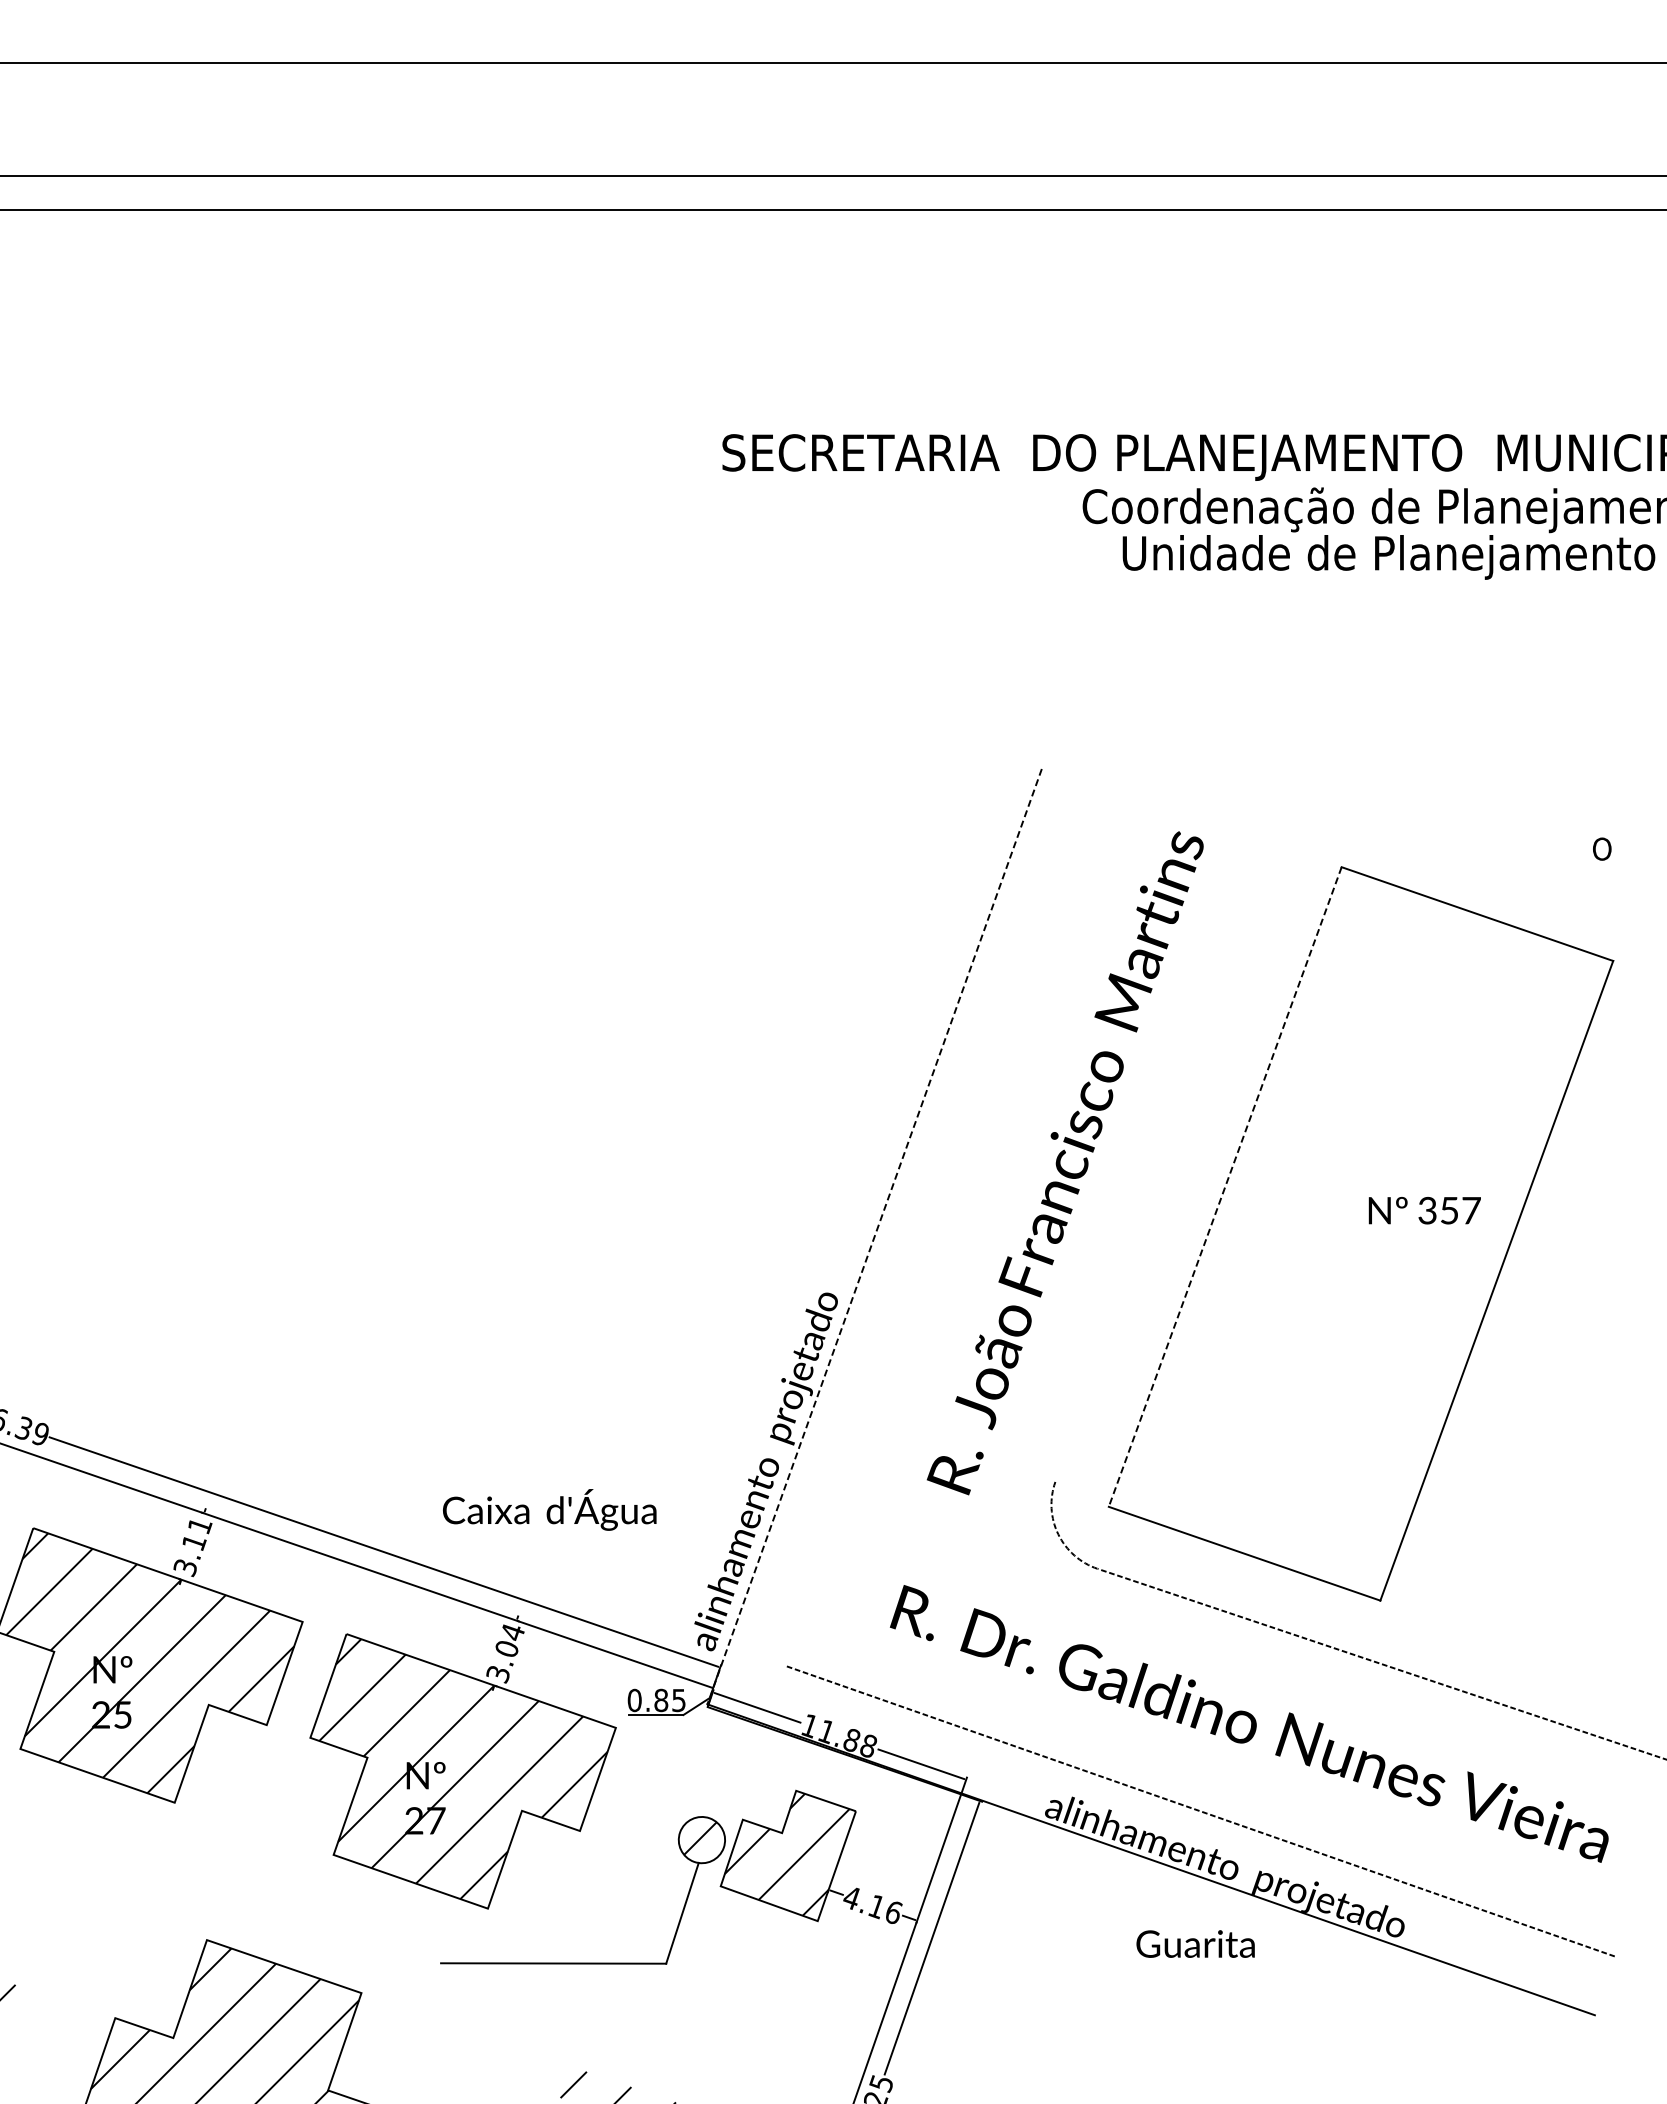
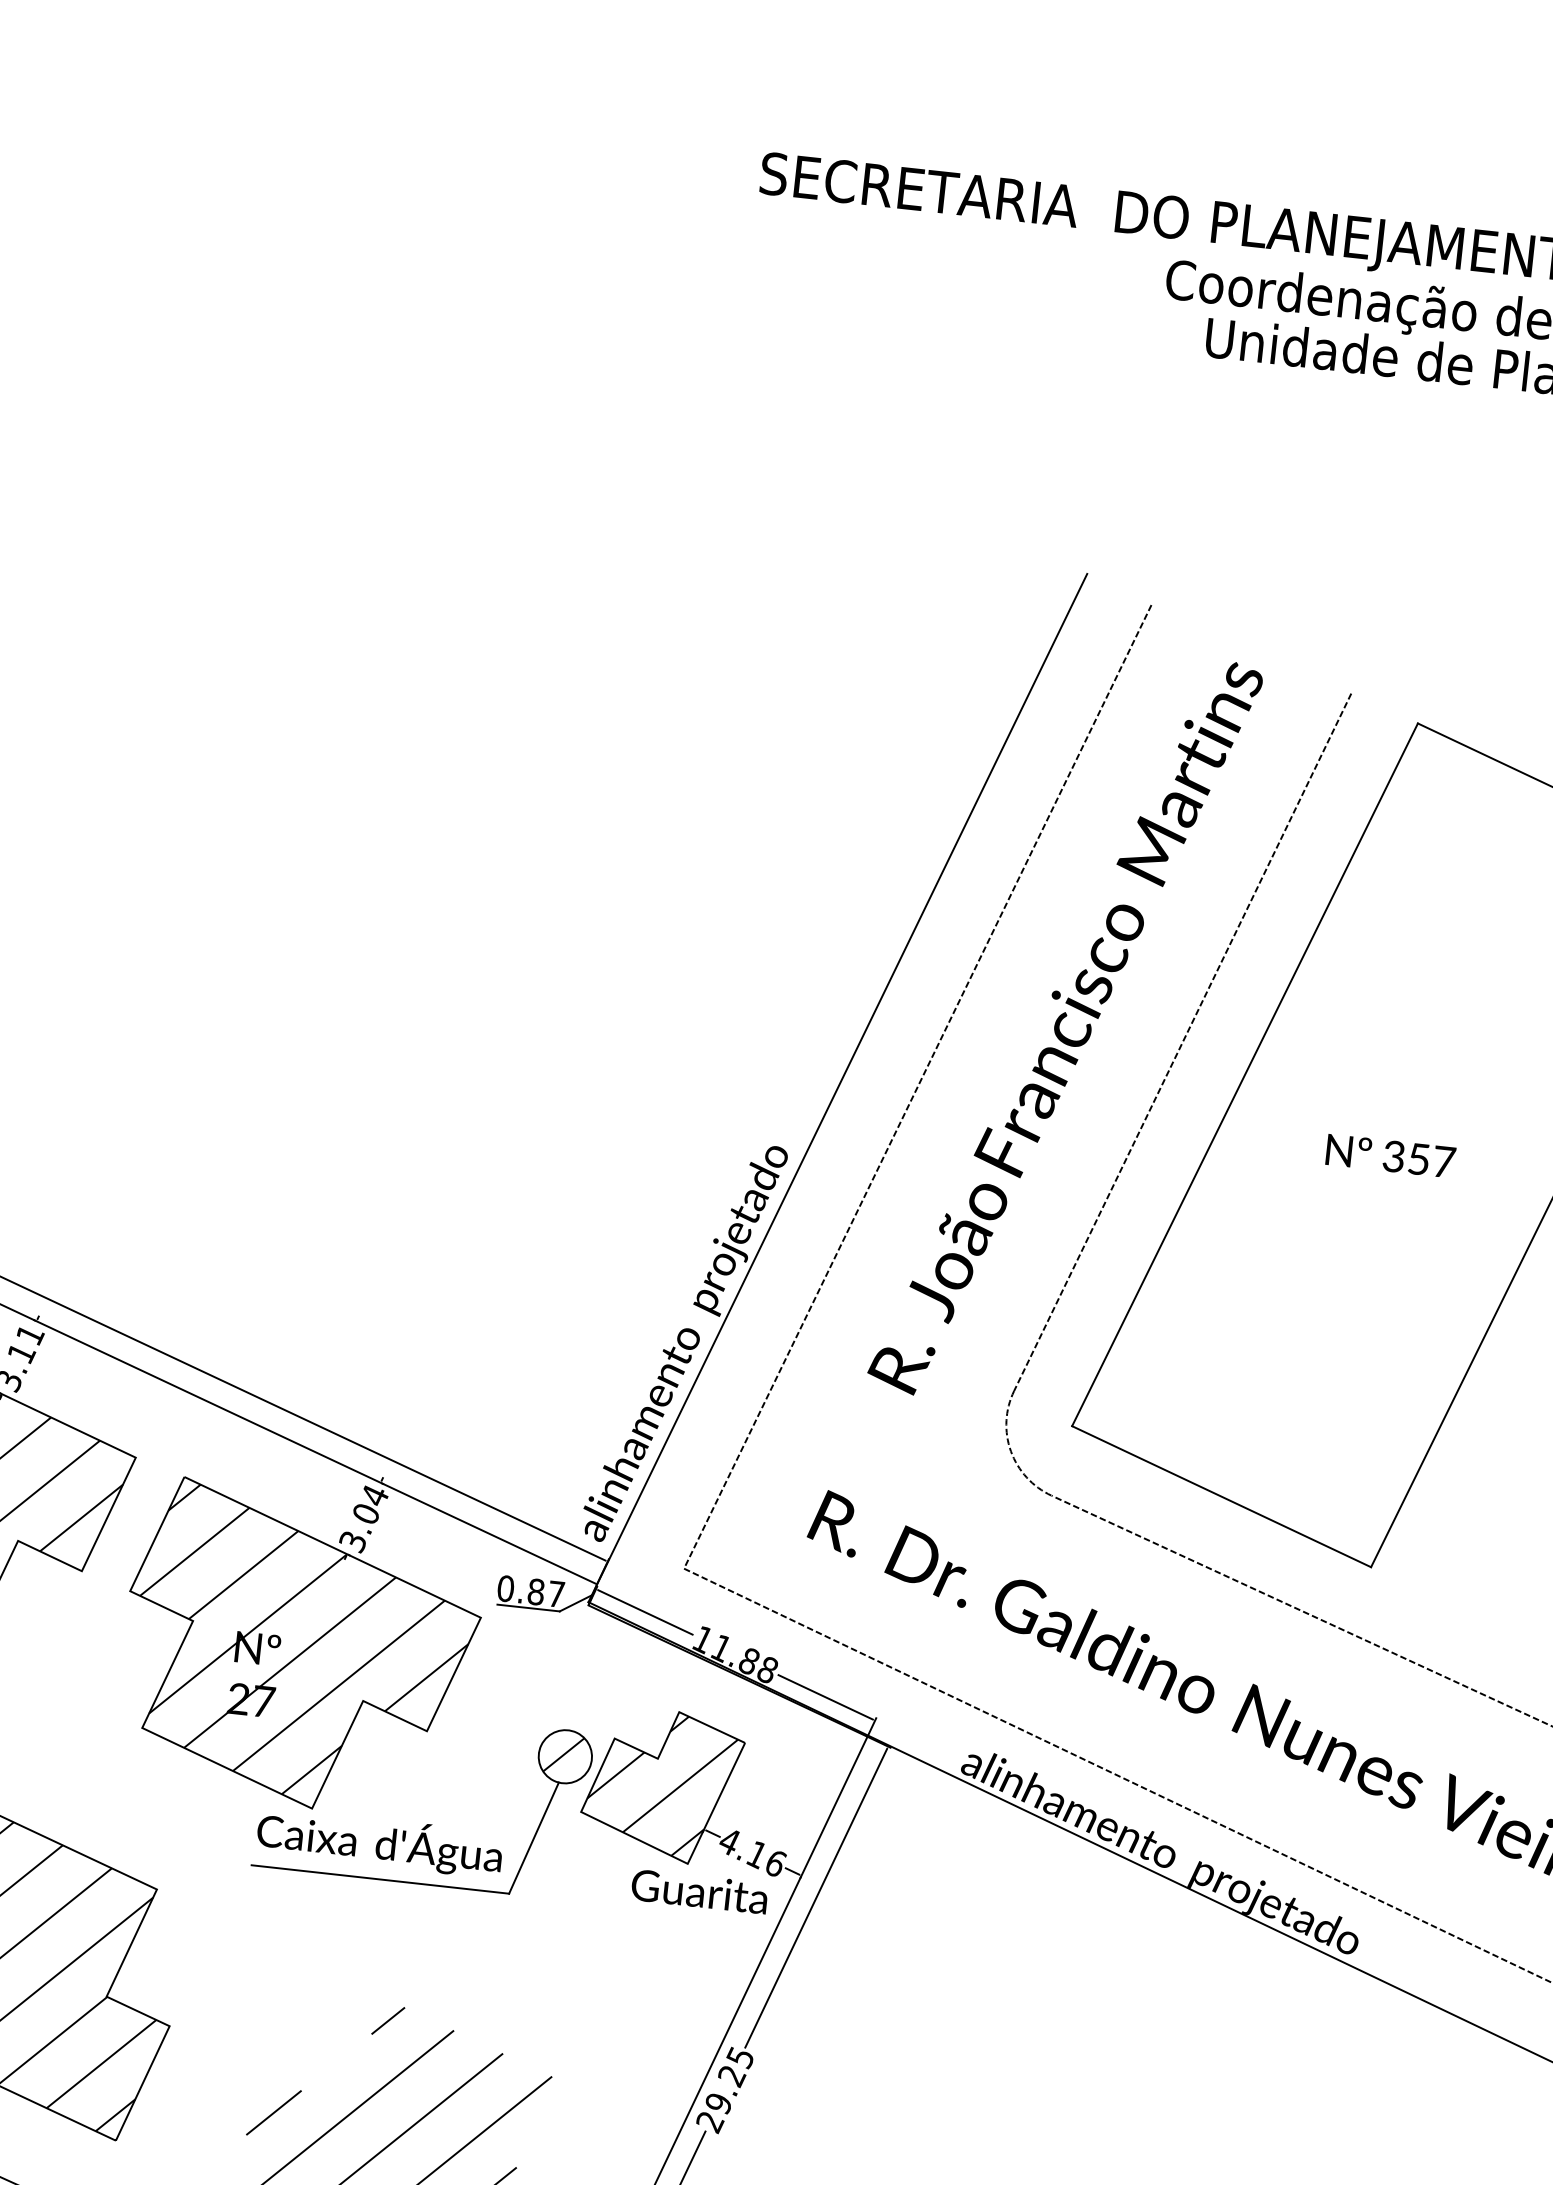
line: (1168, 1164) -> (1182, 1042), added
line: (1225, 1187) -> (1245, 1075), dashed -> solid
text: (1424, 1210) -> (1390, 1155), moved
line: (943, 1227) -> (917, 1086), added
line: (874, 1236) -> (837, 1087), dashed -> solid
text: (549, 1509) -> (379, 1842), moved
text: (678, 1700) -> (555, 1594), 0.85 -> 0.87
text: (1195, 1943) -> (699, 1891), moved

